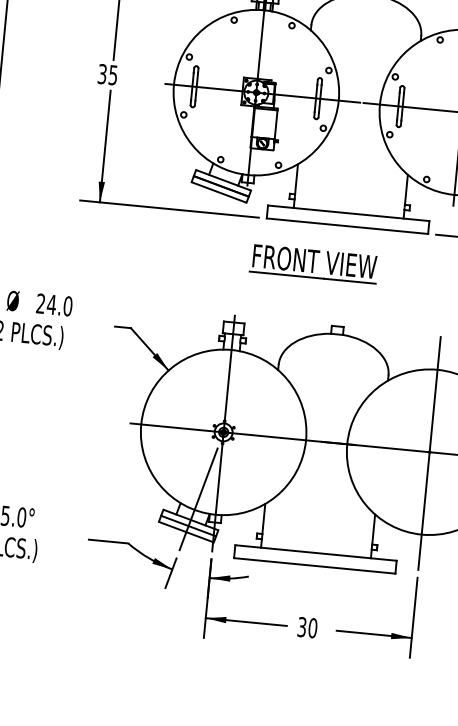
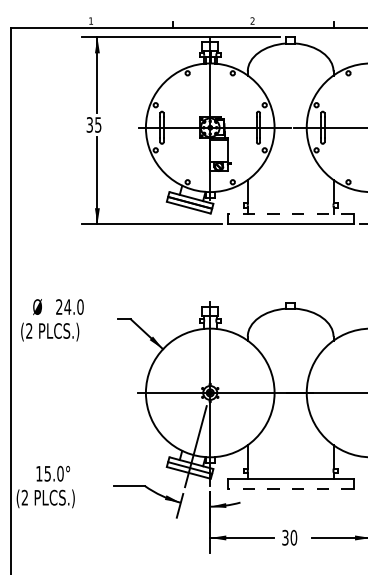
line: (348, 213) -> (290, 214), solid -> dashed
part: (313, 263) -> (267, 255), removed
line: (314, 565) -> (290, 489), solid -> dashed

